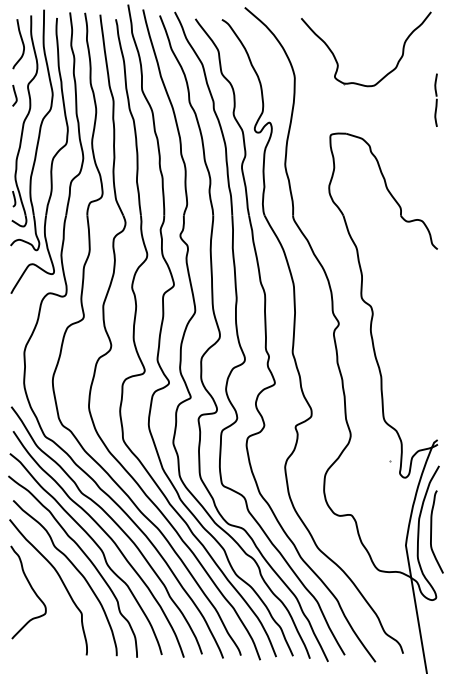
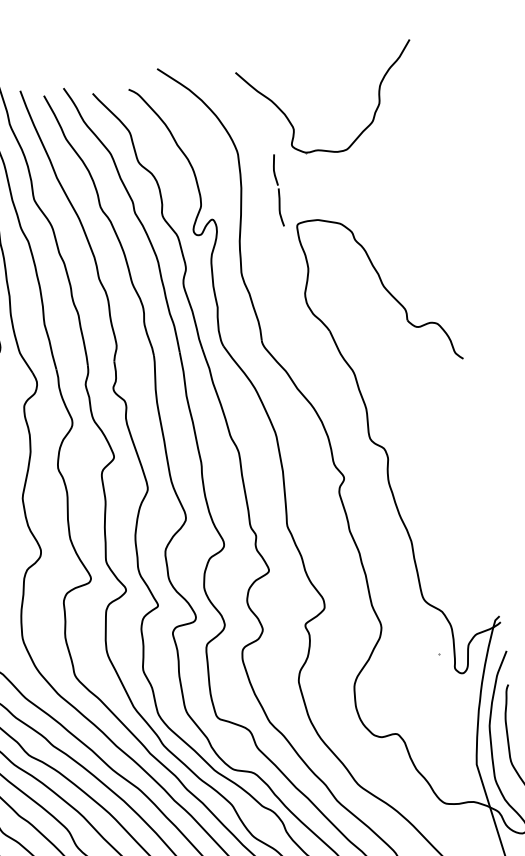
line: (436, 99) -> (278, 189), moved

